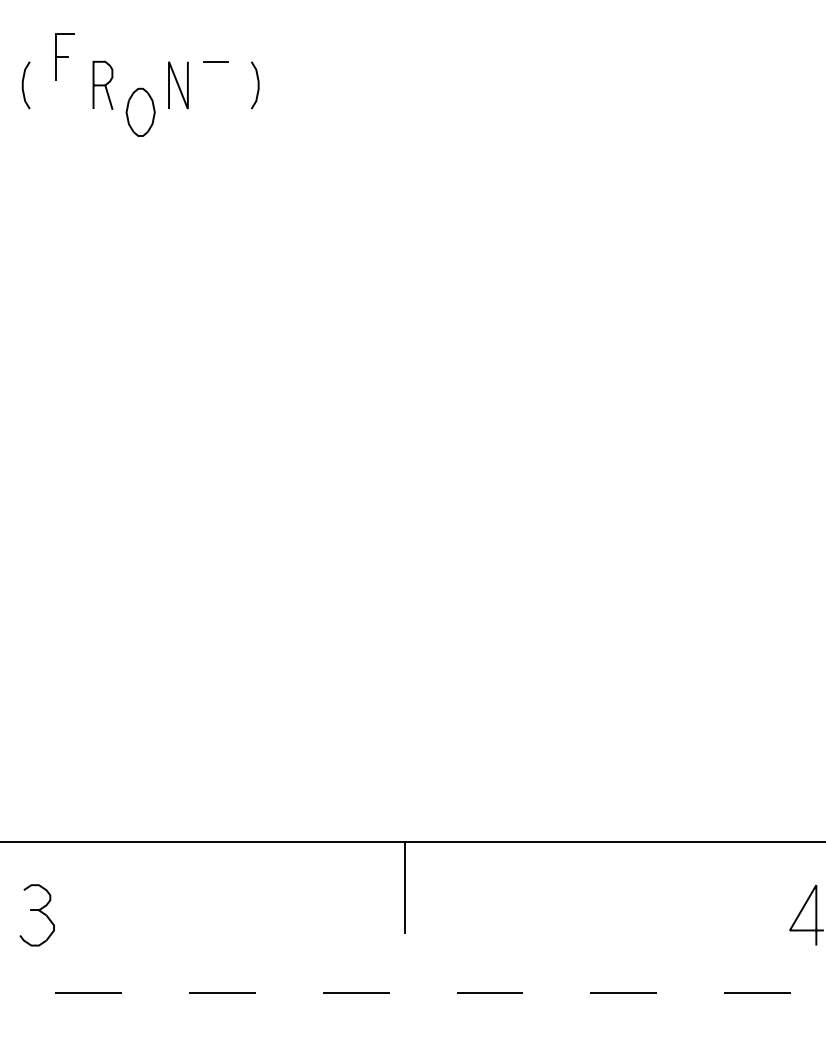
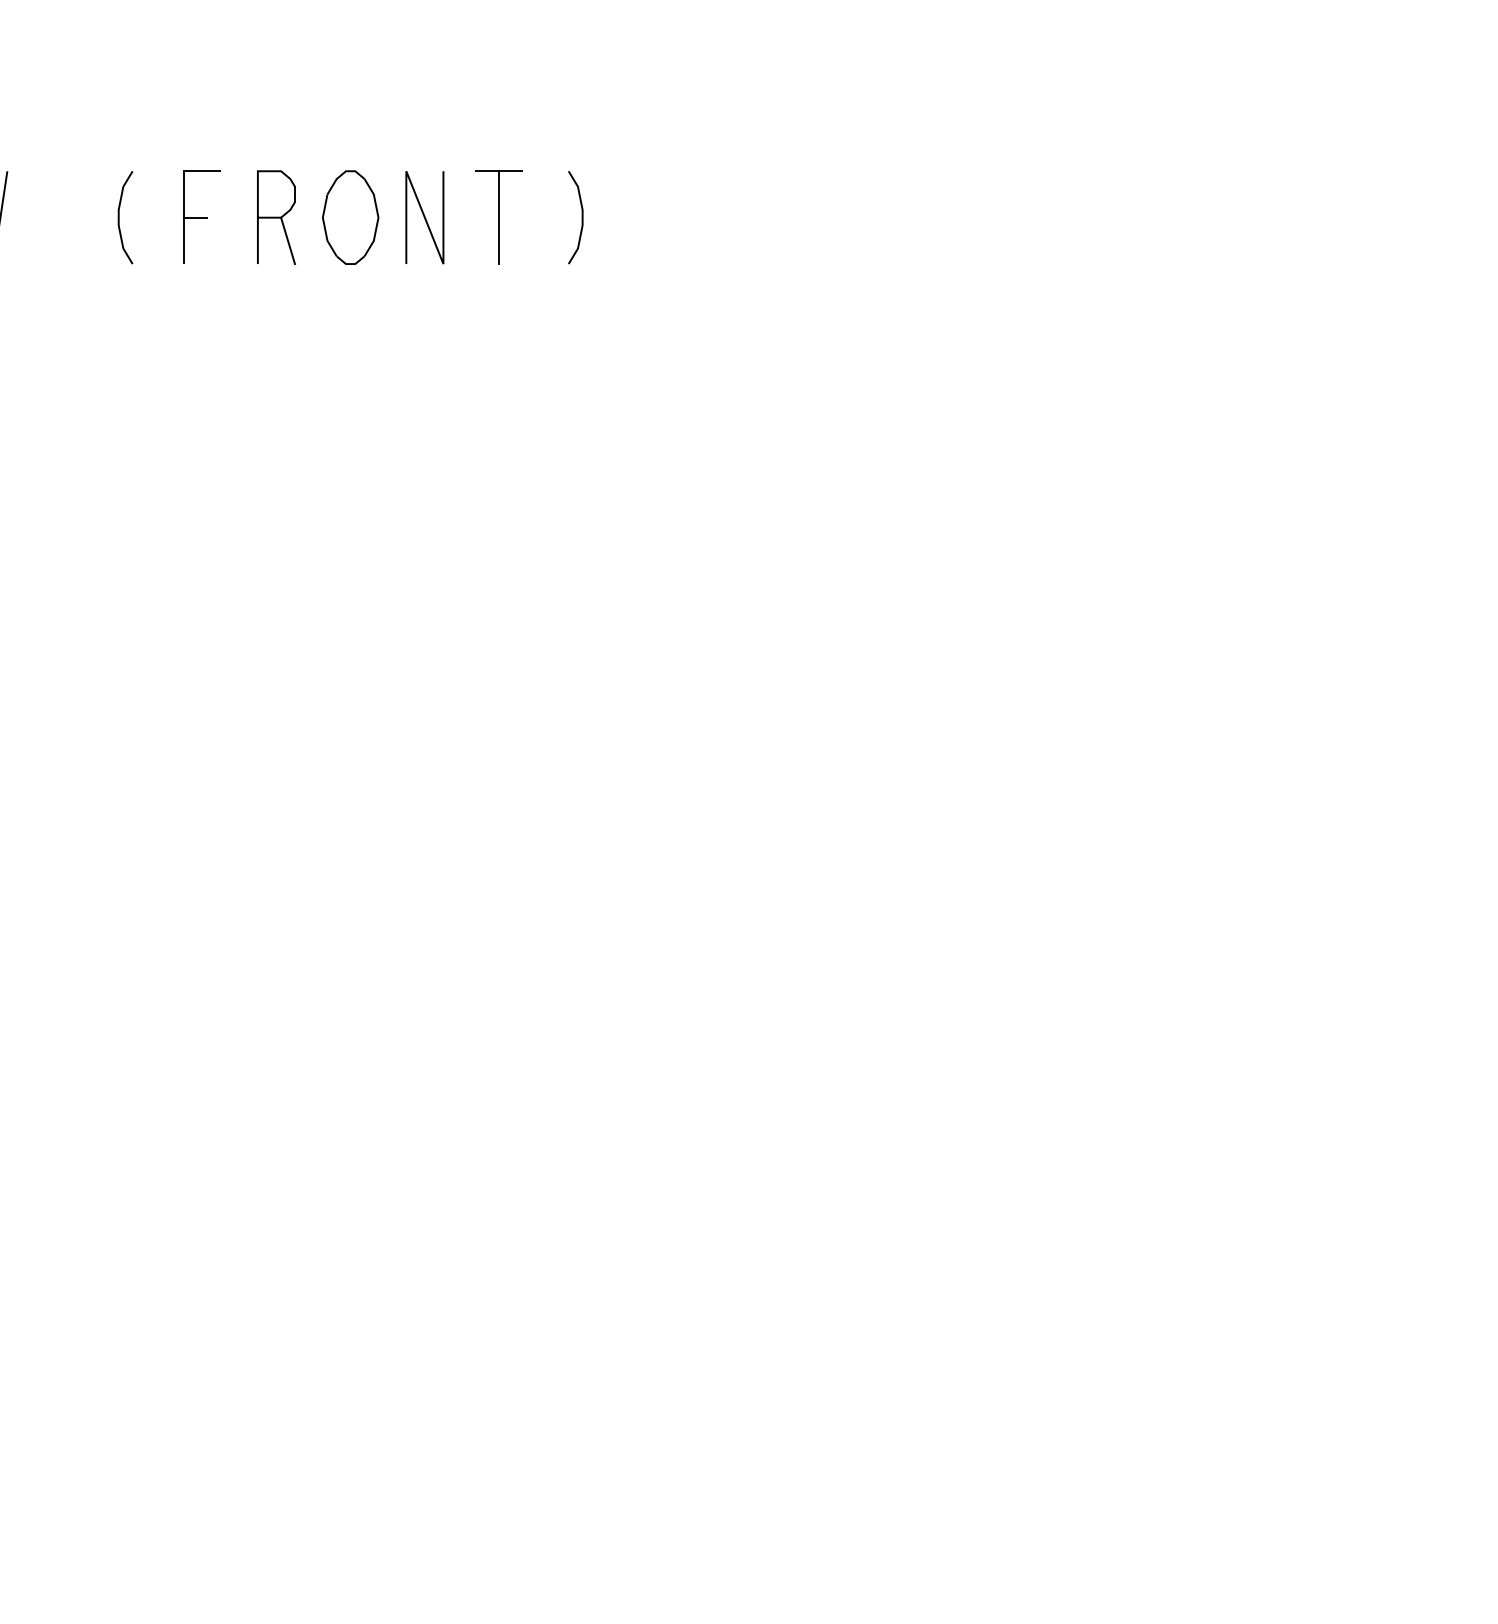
part: (64, 56) -> (200, 215), moved
line: (216, 84) -> (499, 215), added
part: (140, 111) -> (350, 215), moved

